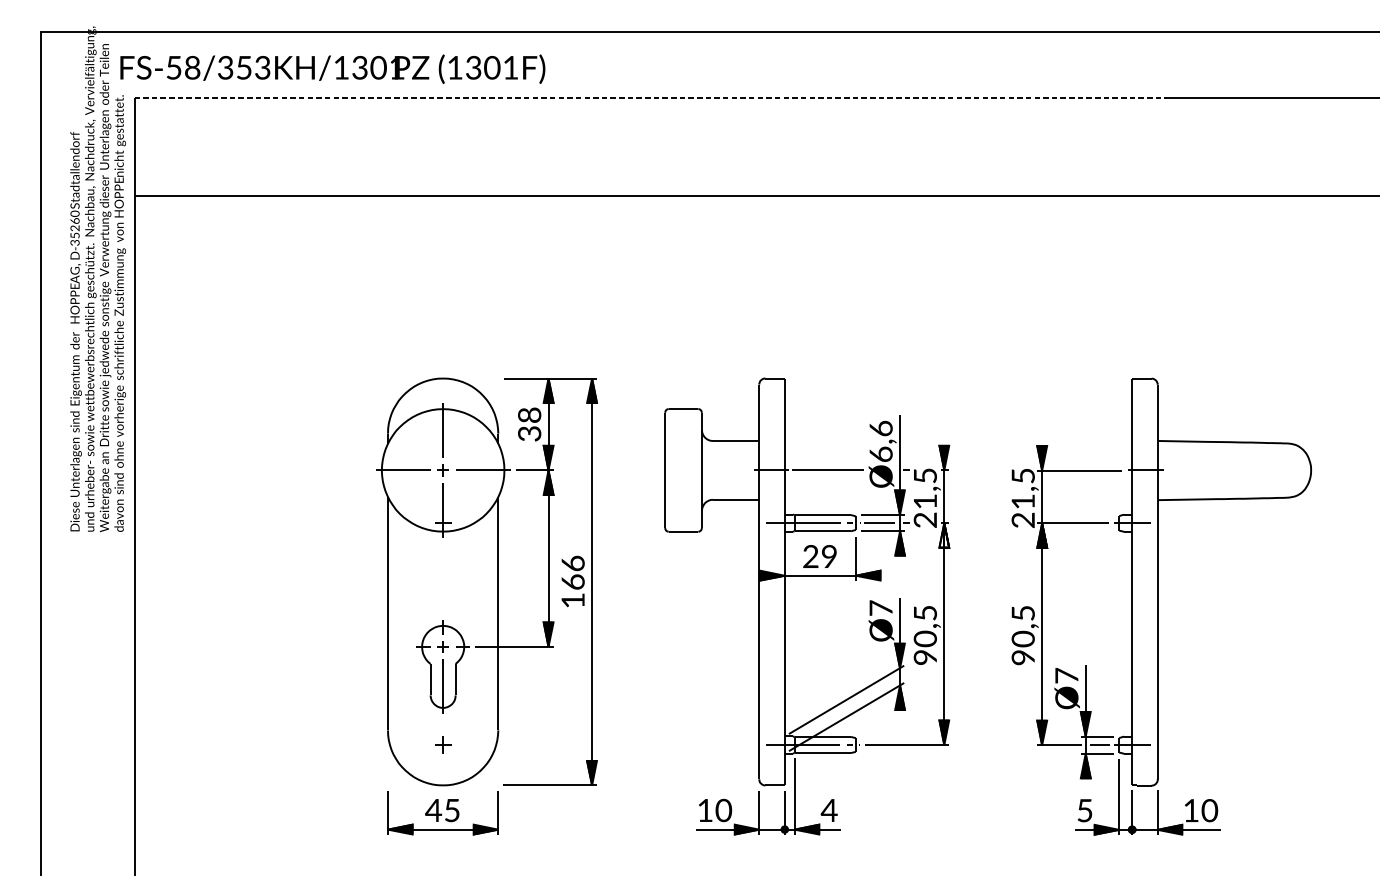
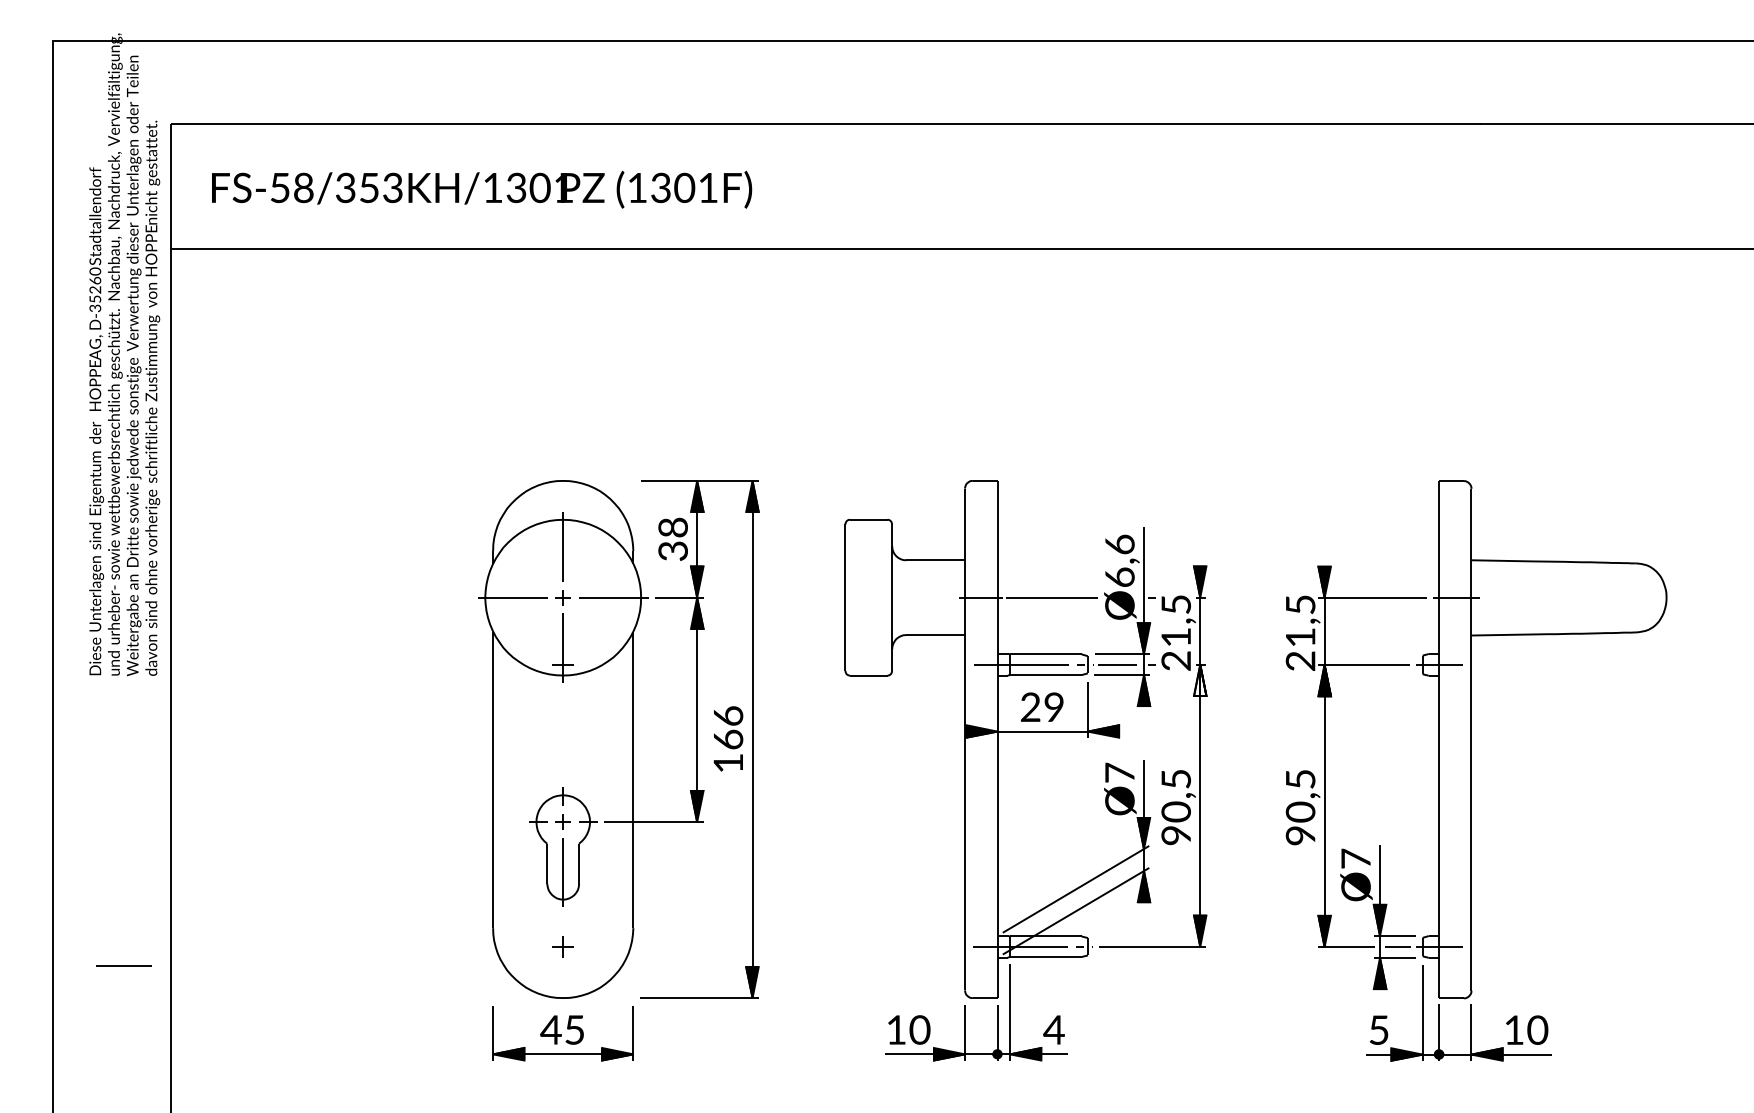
text: (333, 69) -> (482, 189), moved
line: (650, 98) -> (826, 124), dashed -> solid
line: (97, 759) -> (123, 965), added

